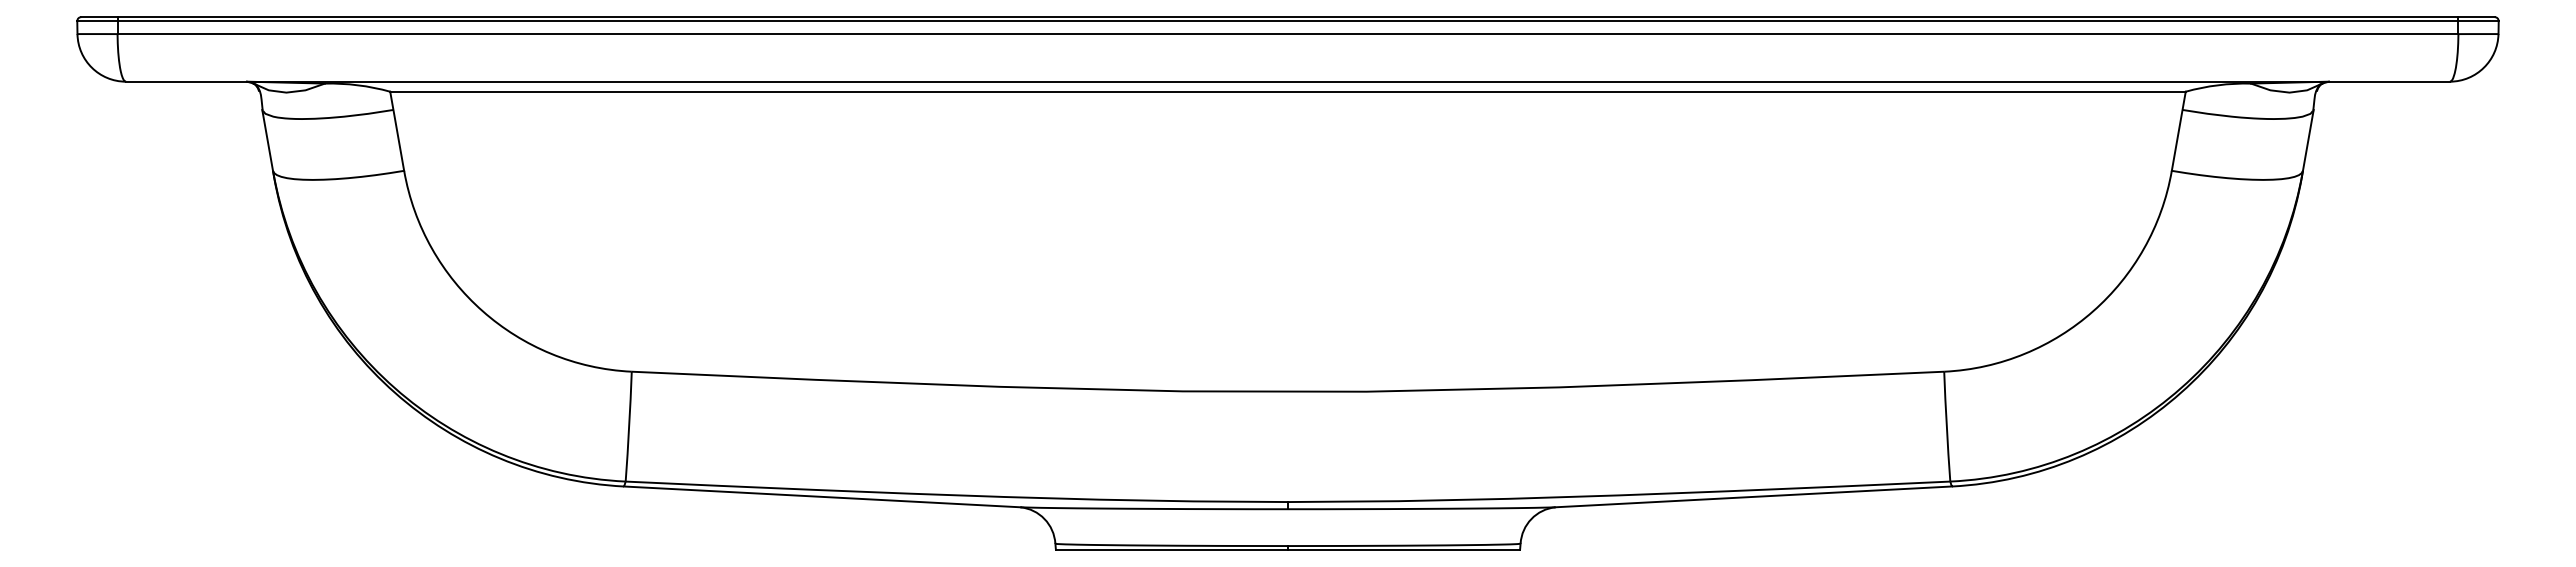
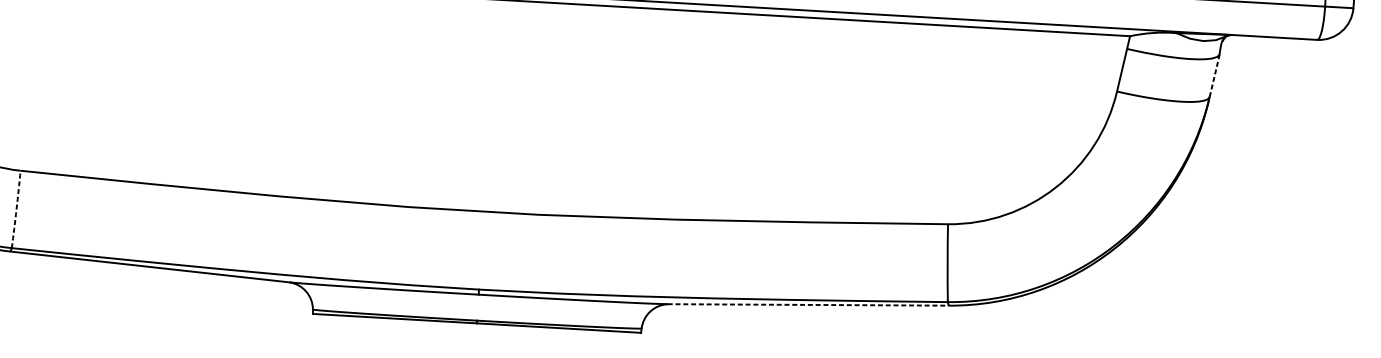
line: (2307, 143) -> (1214, 77), solid -> dashed
arc: (629, 426) -> (16, 209), solid -> dashed
line: (1753, 496) -> (808, 304), solid -> dashed

